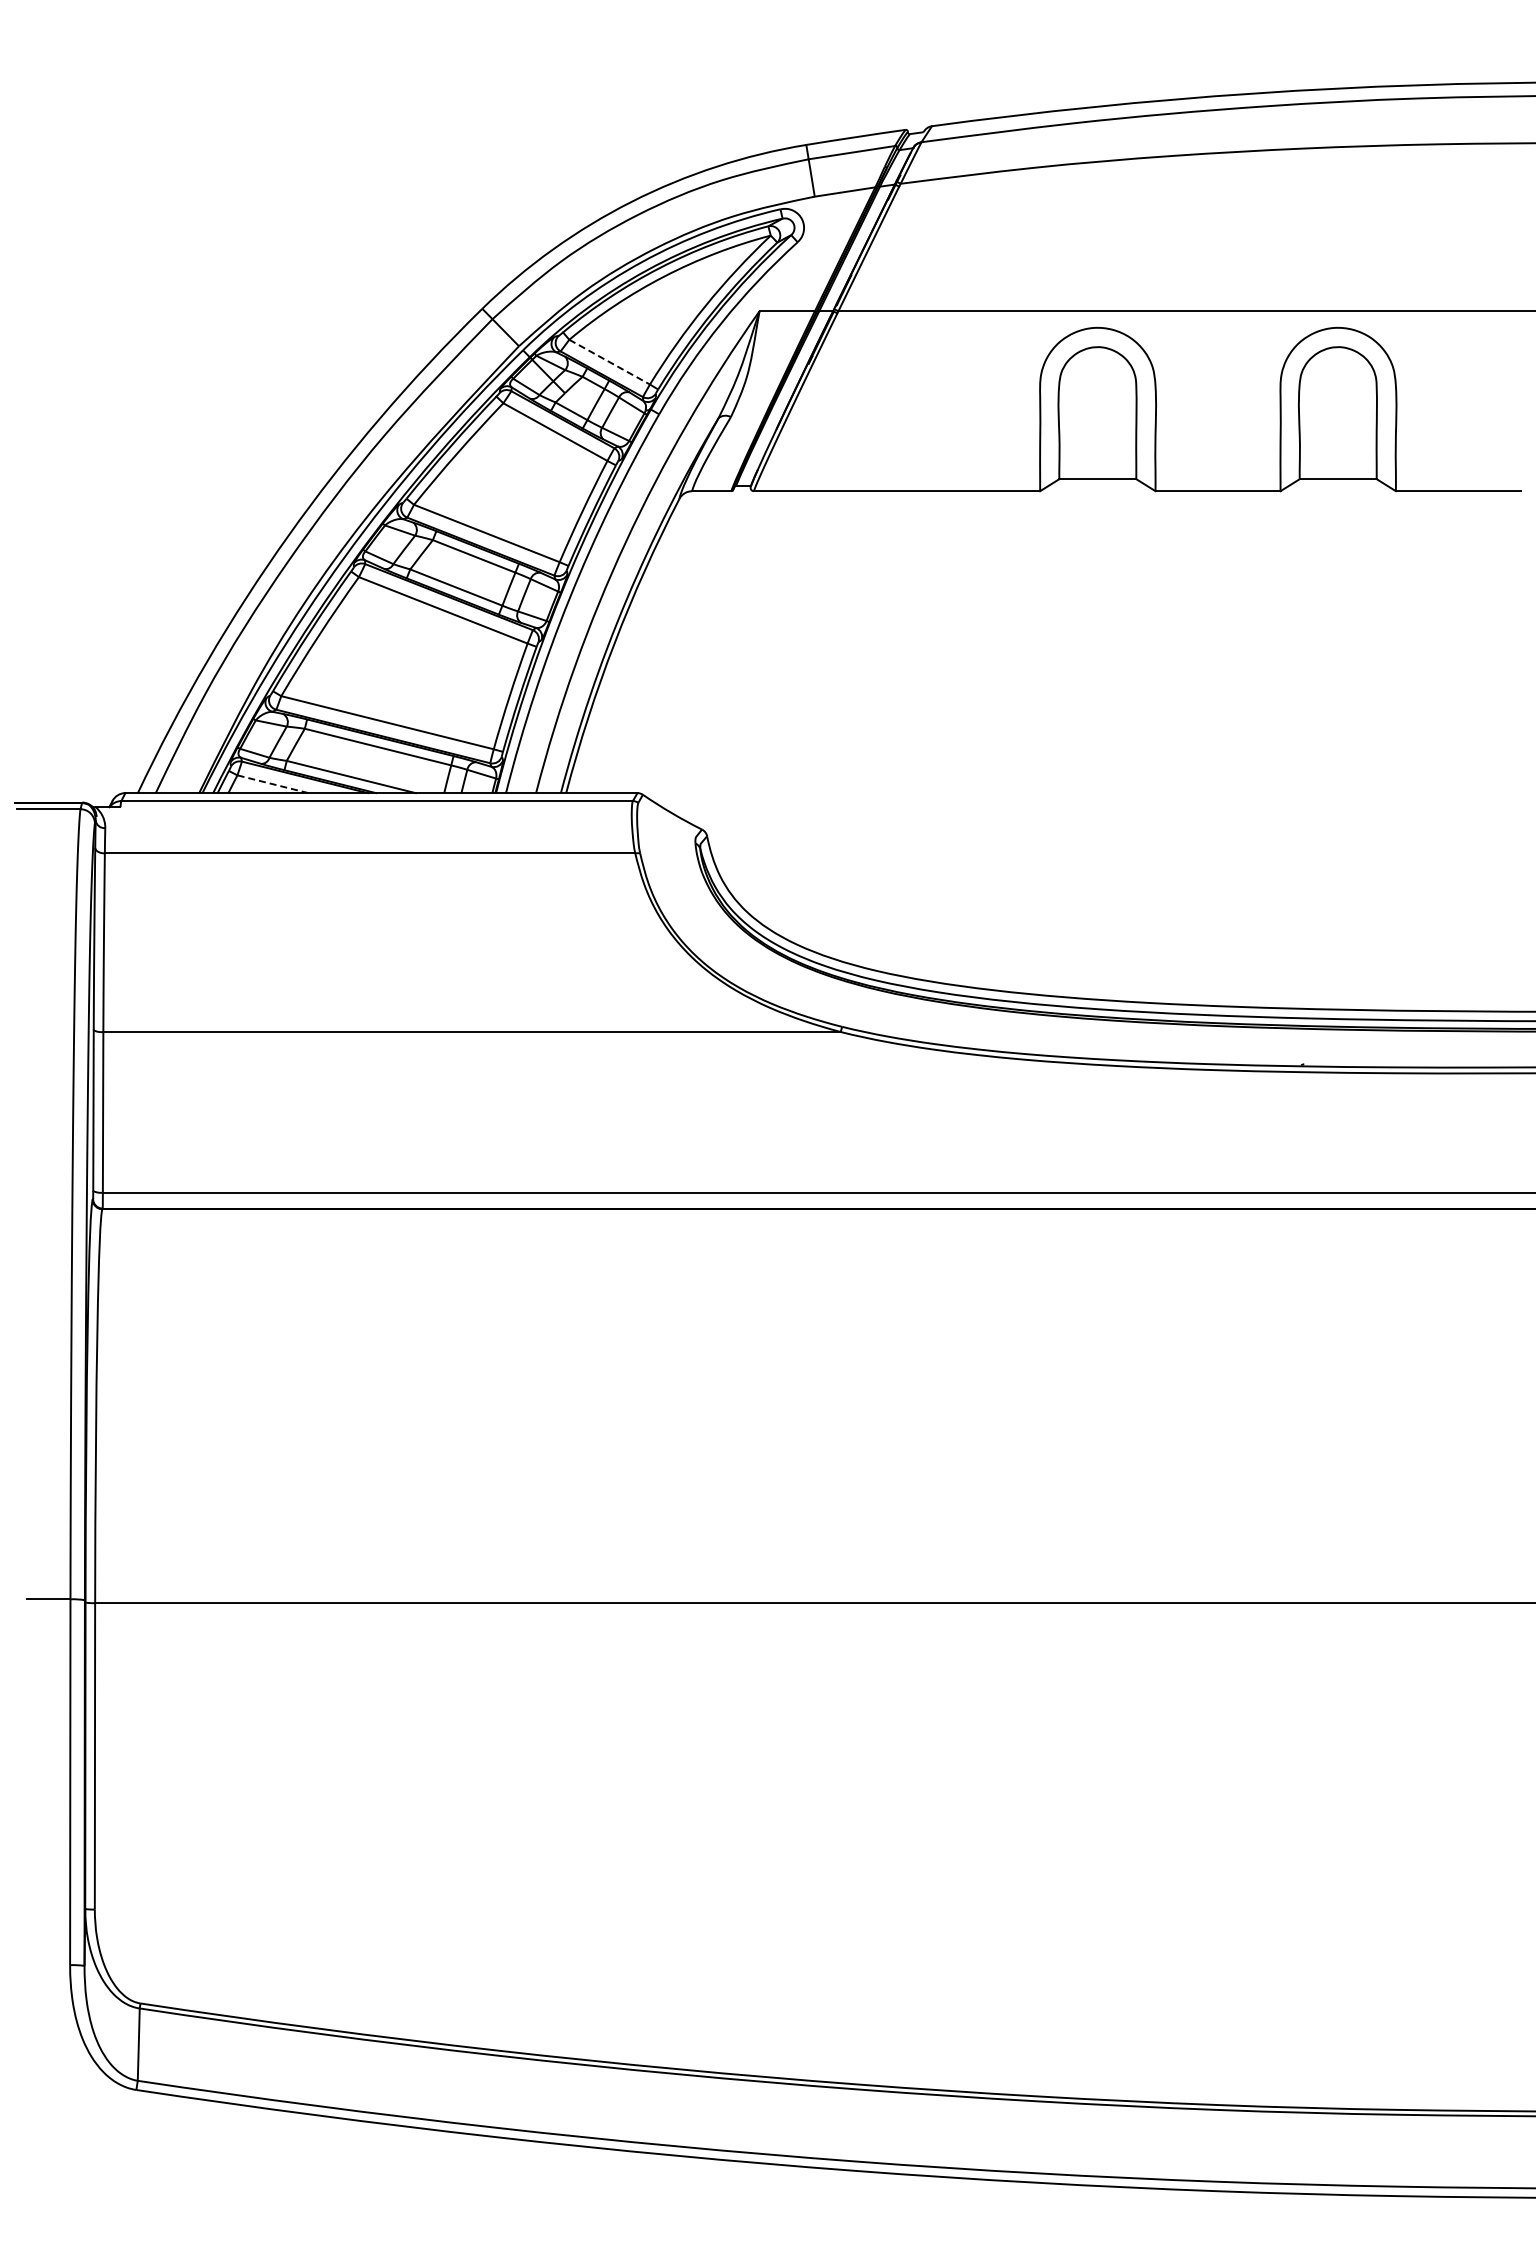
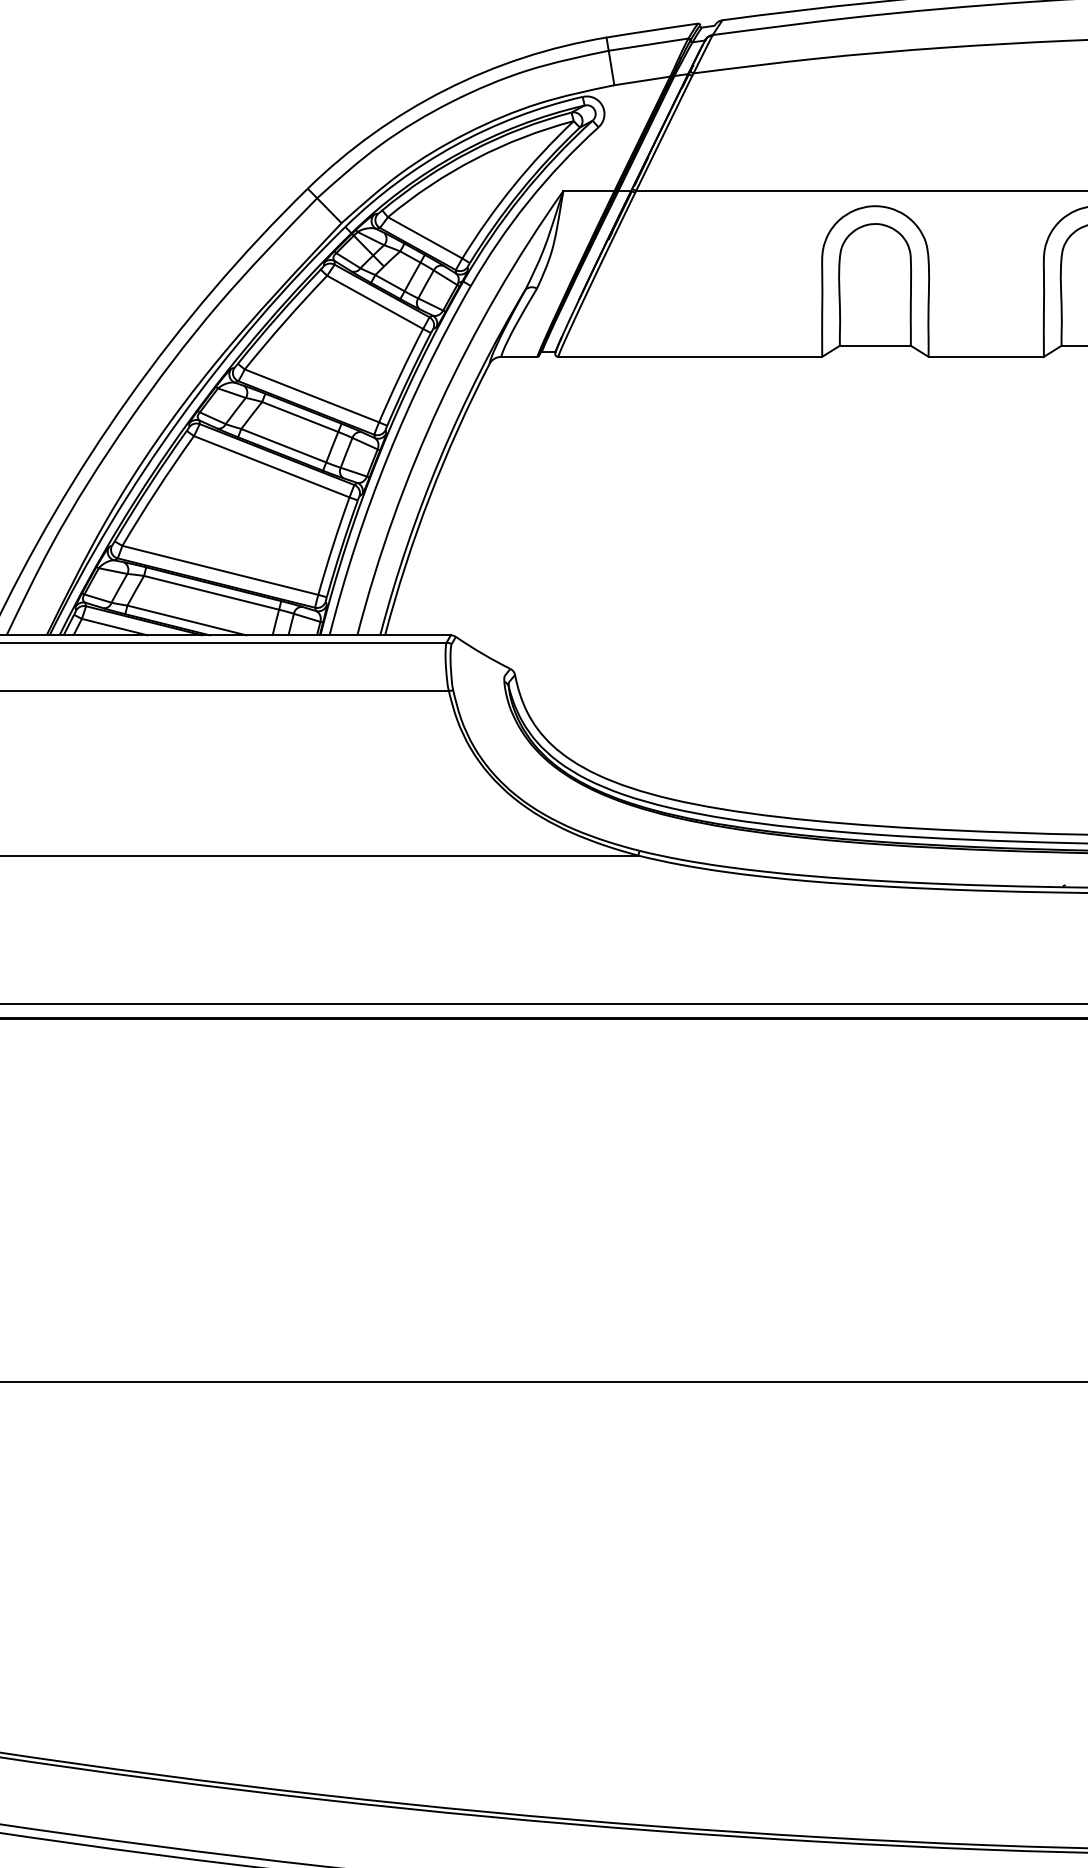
line: (610, 362) -> (425, 238), dashed -> solid
line: (272, 784) -> (114, 627), dashed -> solid

